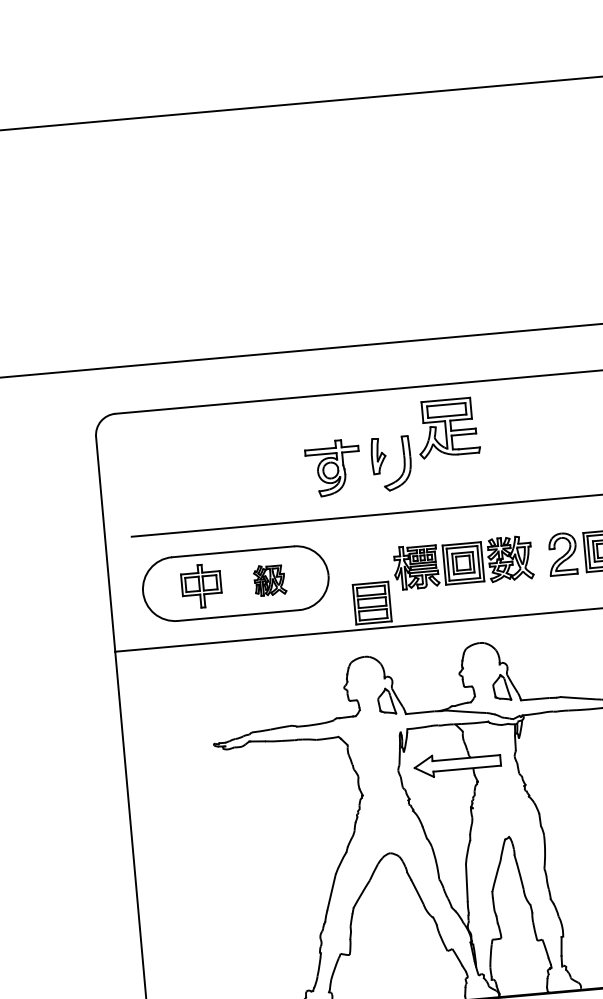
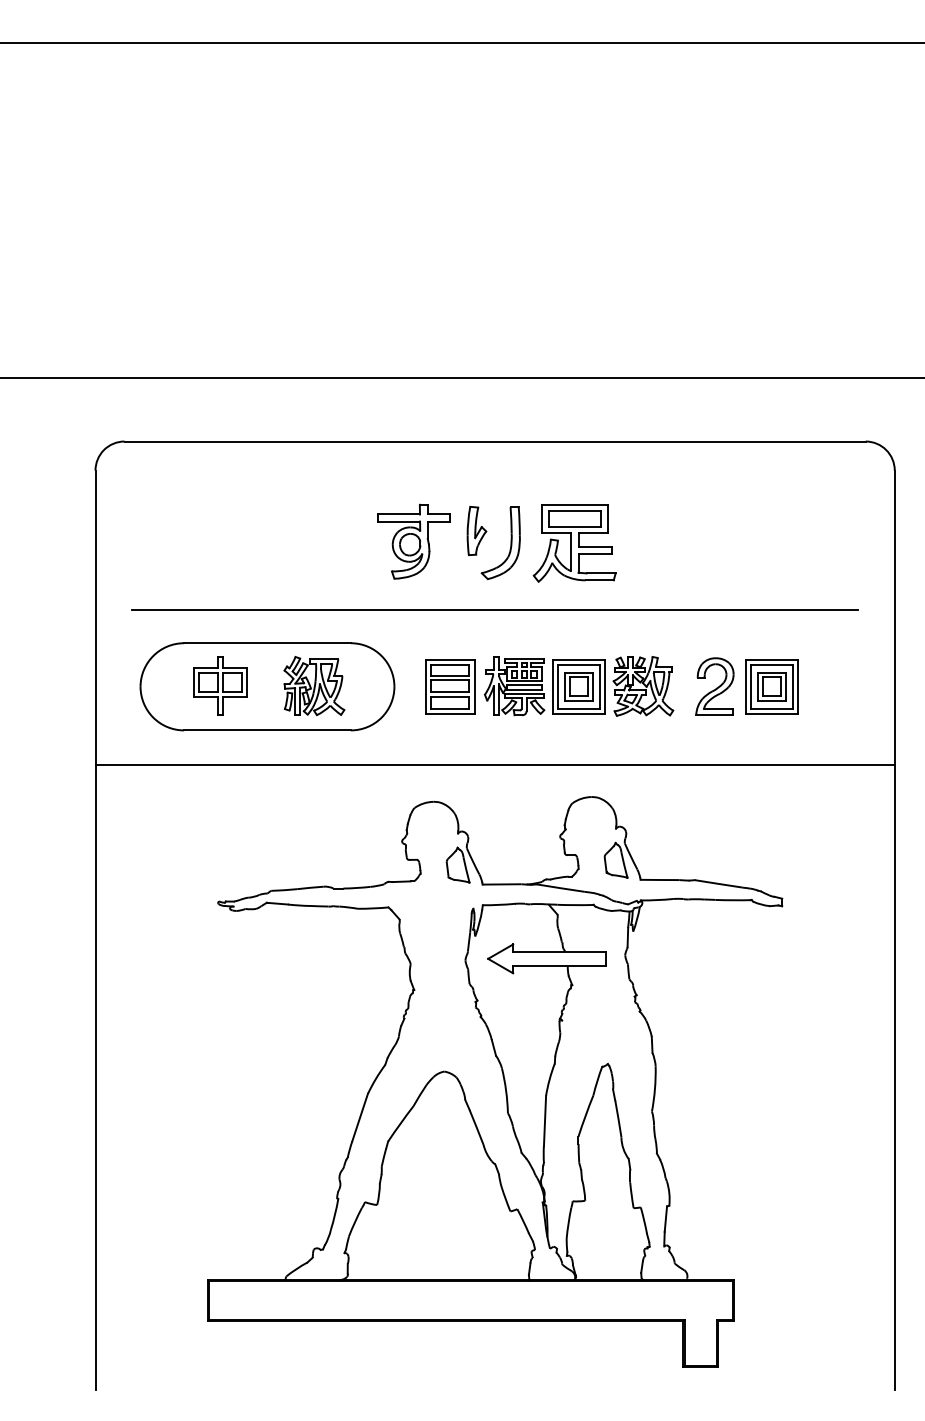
part: (448, 428) -> (574, 543), moved
part: (270, 580) -> (314, 686), size x1.43
part: (372, 602) -> (450, 686), moved

